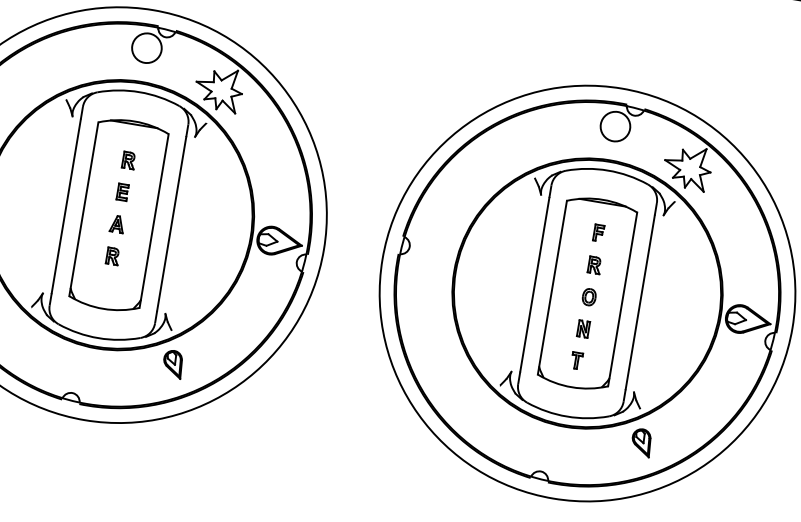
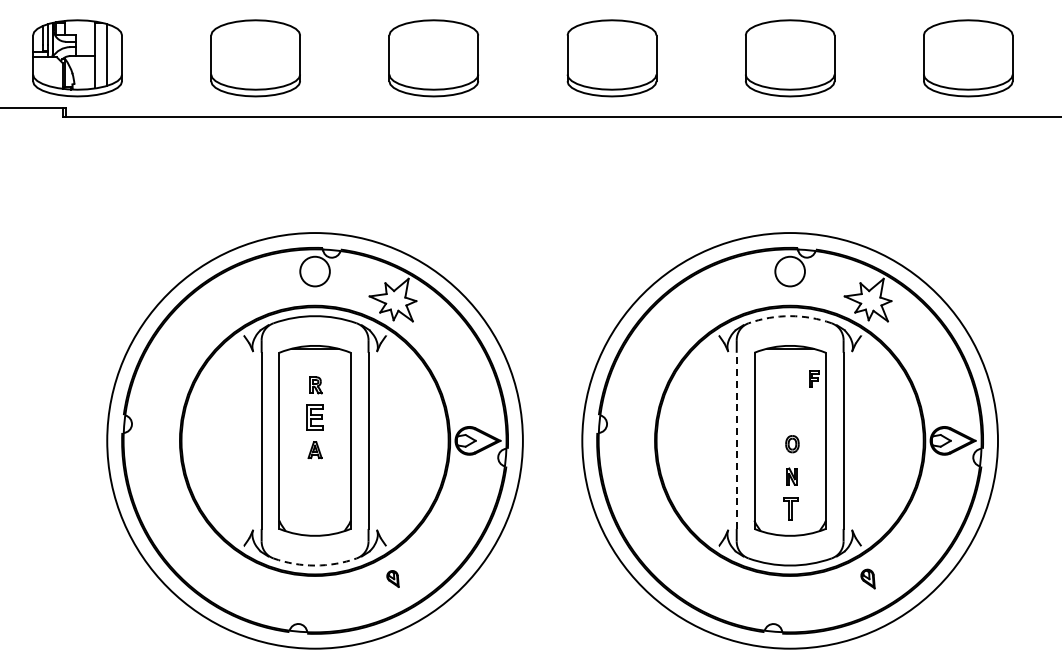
arc: (608, 170) -> (790, 316), solid -> dashed
part: (122, 192) -> (314, 417), size x1.6
part: (599, 232) -> (814, 378), moved
part: (112, 256) -> (315, 482), removed
part: (594, 264) -> (792, 411), removed
line: (534, 284) -> (736, 440), solid -> dashed
arc: (98, 338) -> (315, 565), solid -> dashed
part: (576, 360) -> (790, 508), size x1.4
part: (172, 363) -> (392, 578), size x0.6
part: (641, 442) -> (867, 578), size x0.7

